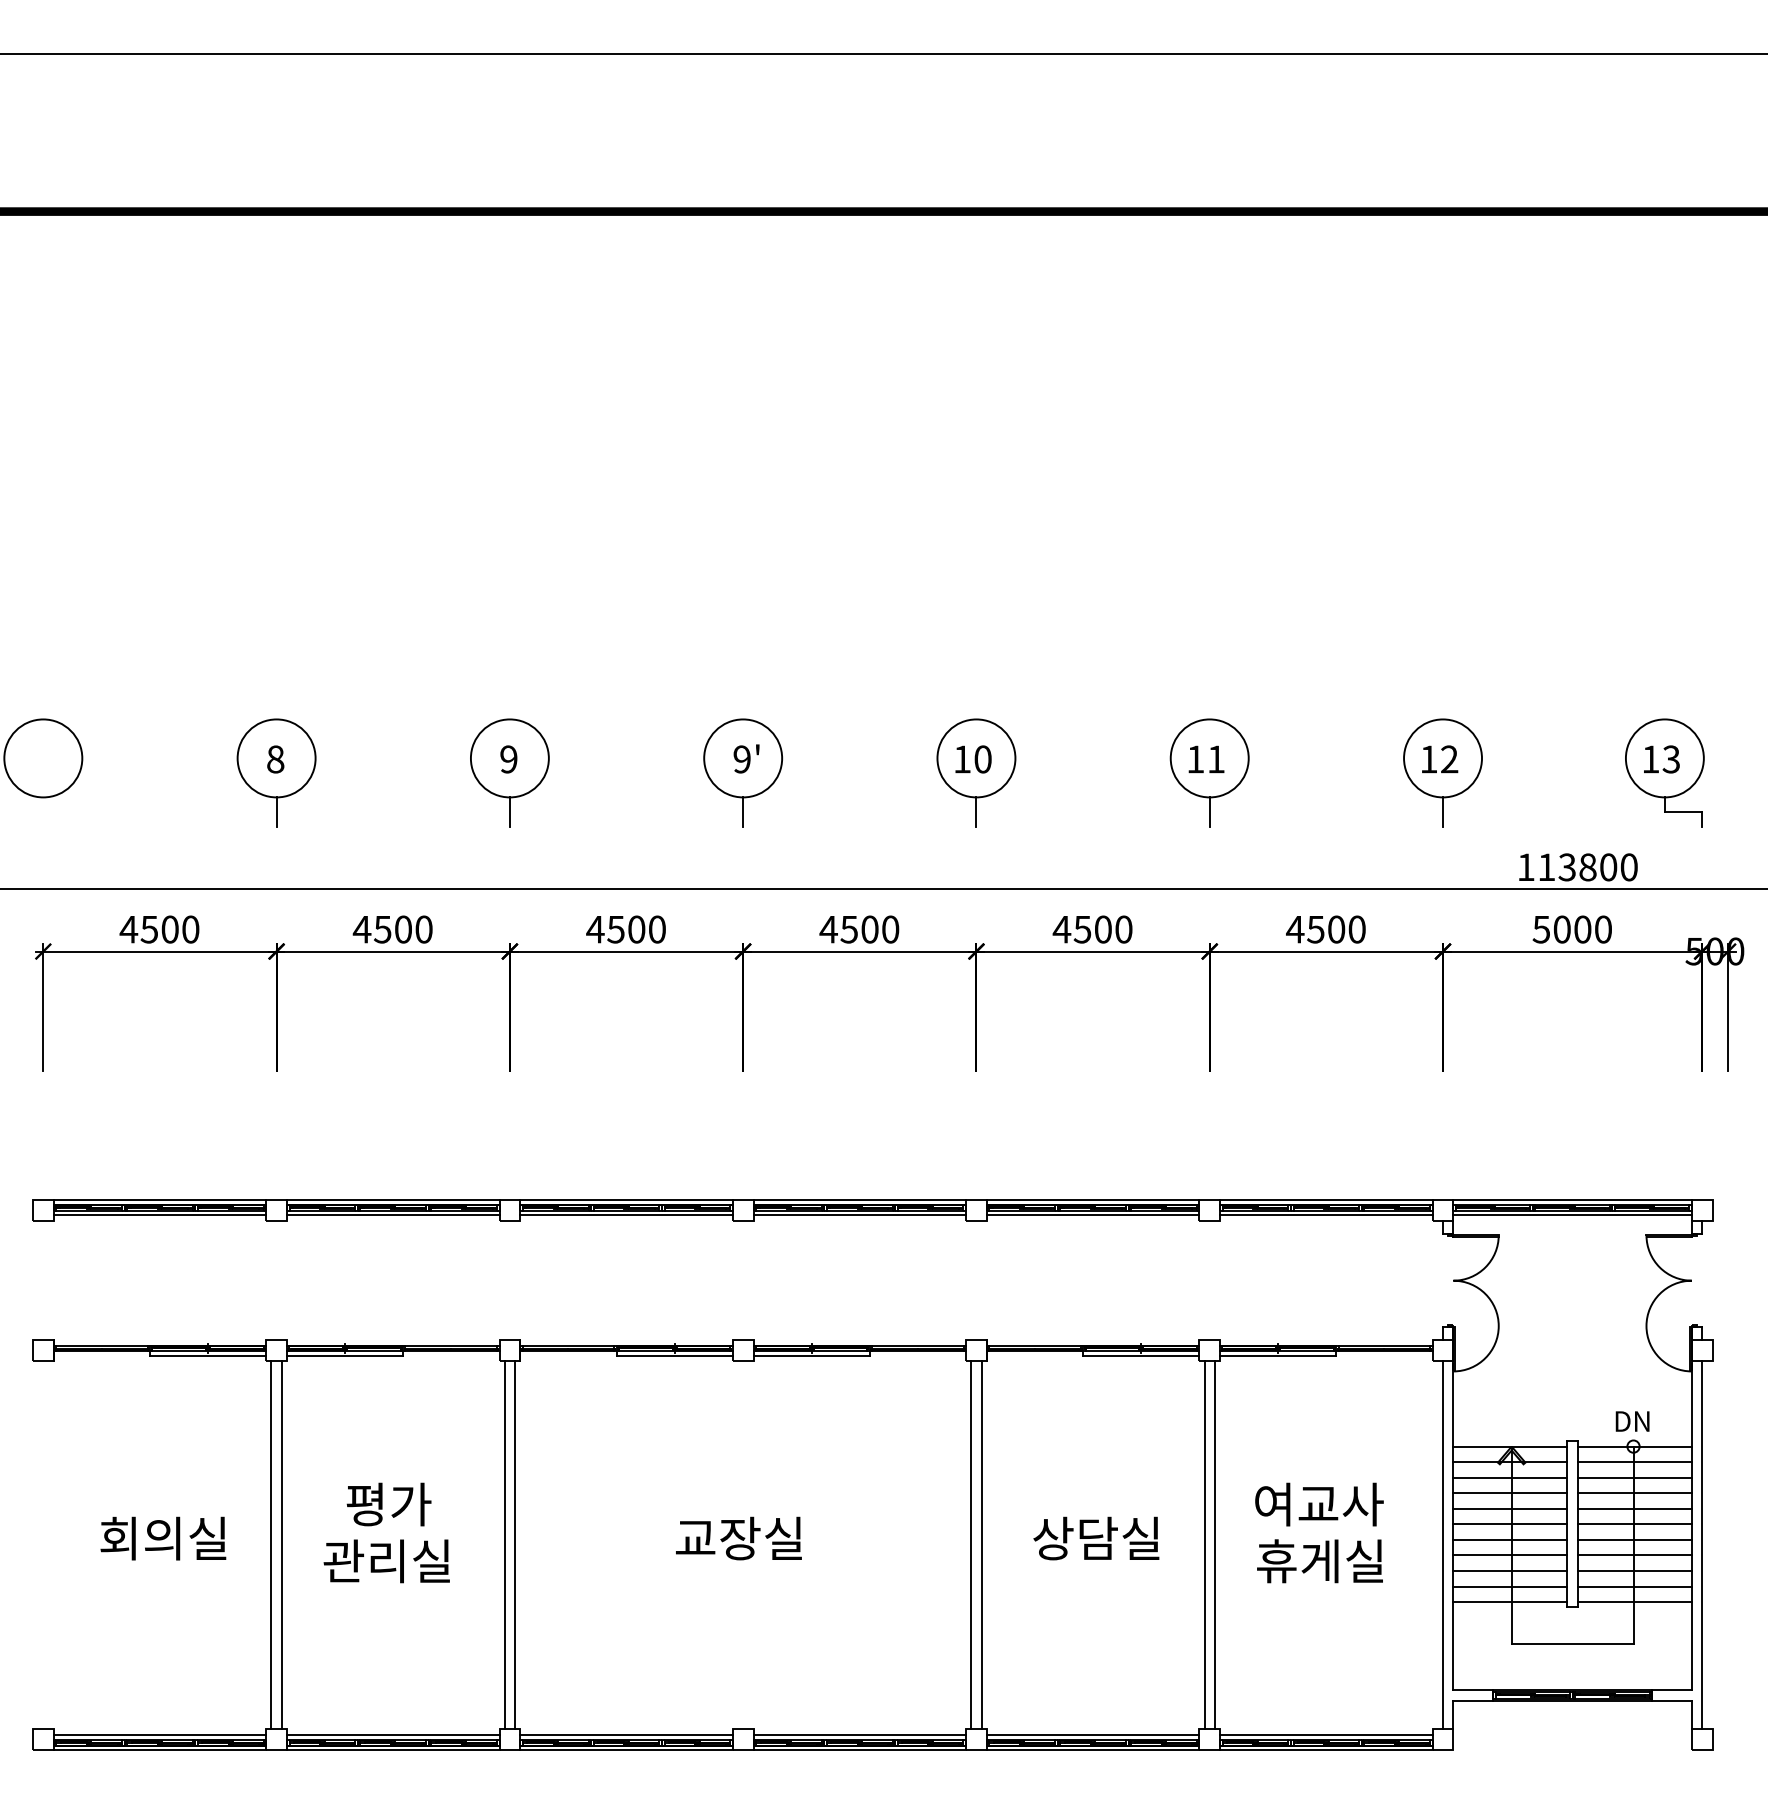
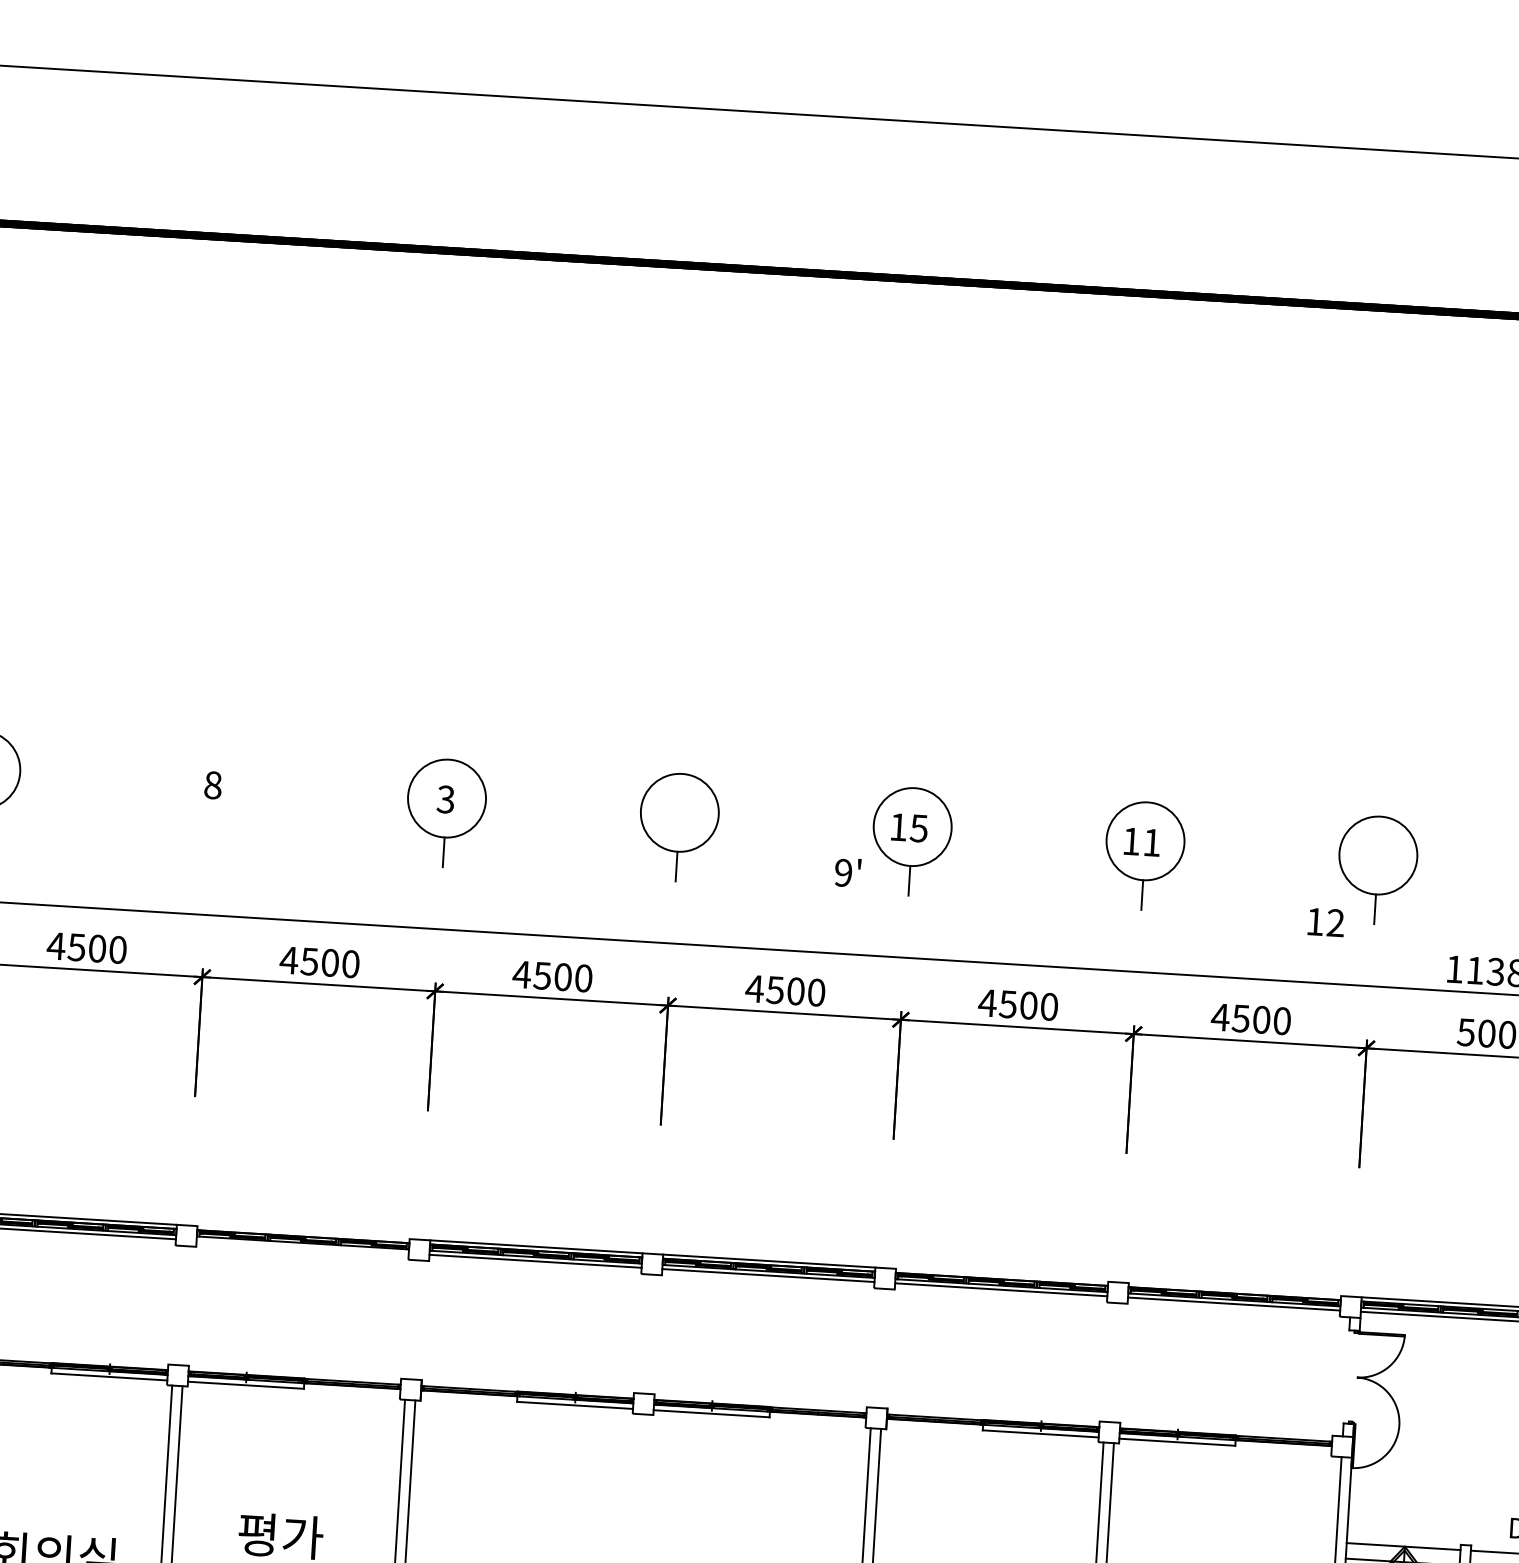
text: (746, 758) -> (847, 872), moved
text: (508, 759) -> (445, 799), 9 -> 3
text: (982, 759) -> (918, 828), 10 -> 15
text: (1440, 759) -> (1326, 922), moved
part: (276, 772) -> (213, 798), removed
line: (392, 1200) -> (302, 1232), removed
line: (1092, 1200) -> (1001, 1275), removed
line: (1326, 1200) -> (1235, 1289), removed
line: (392, 1214) -> (301, 1246), removed

